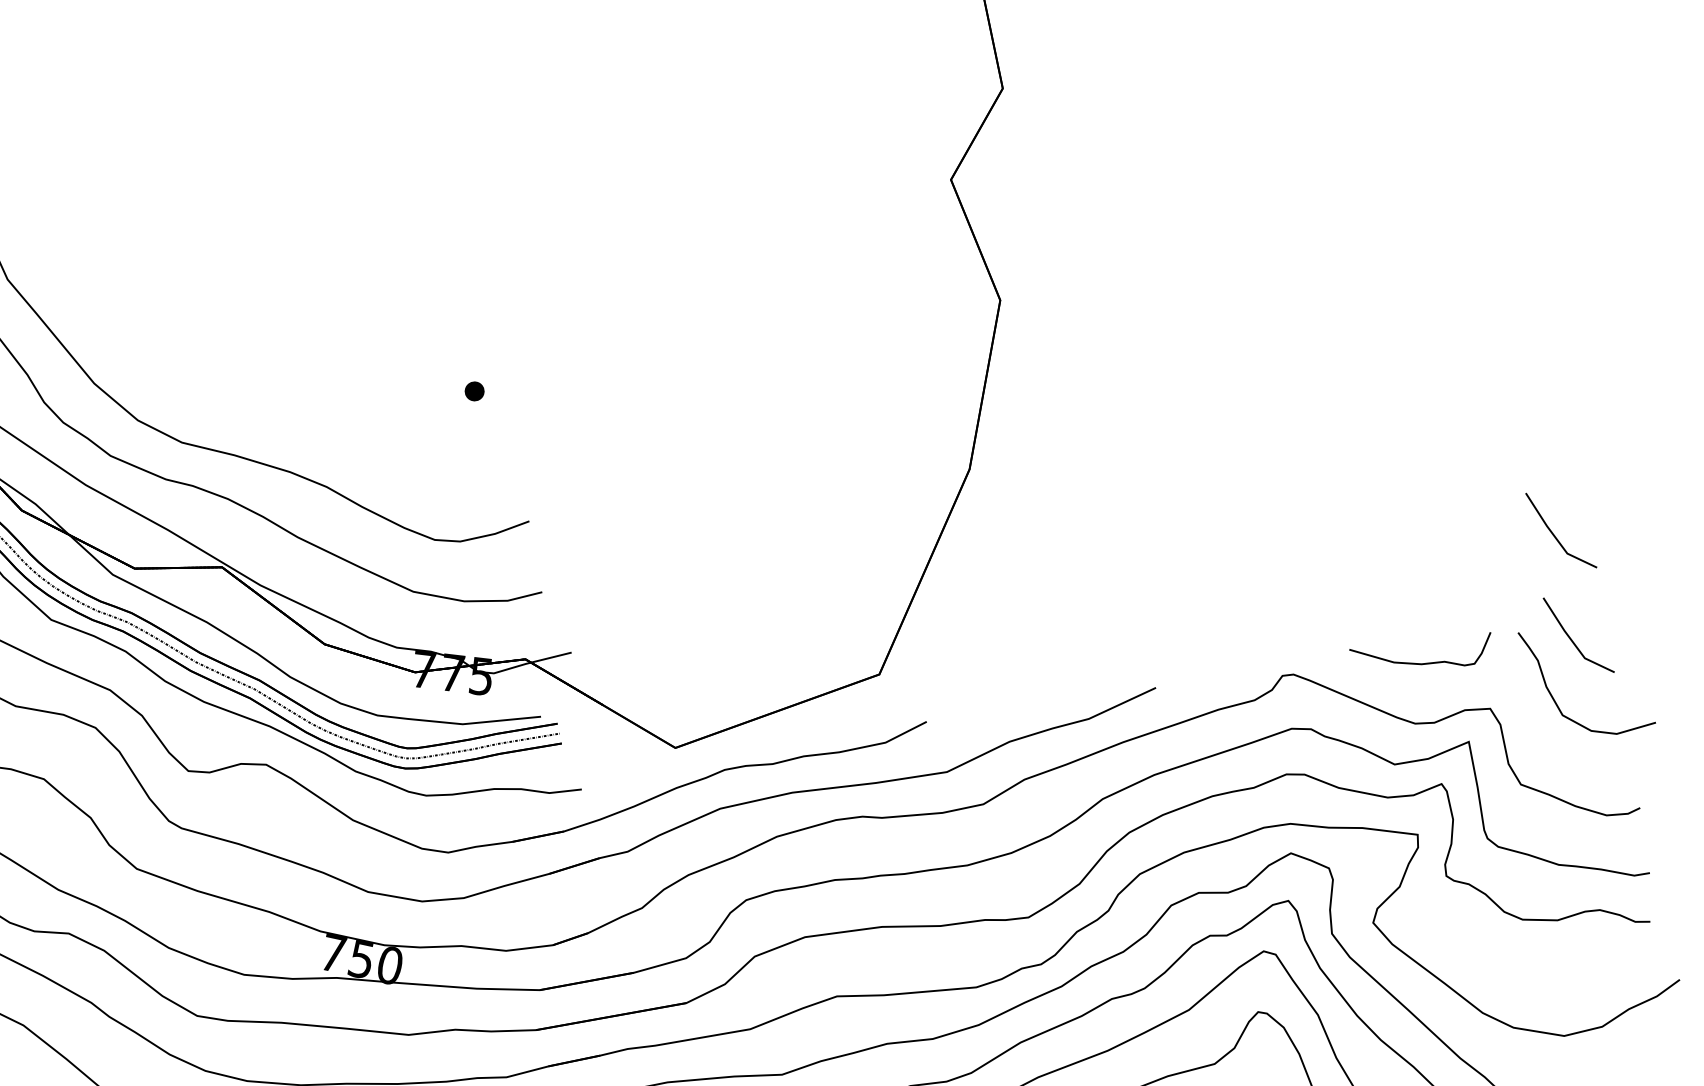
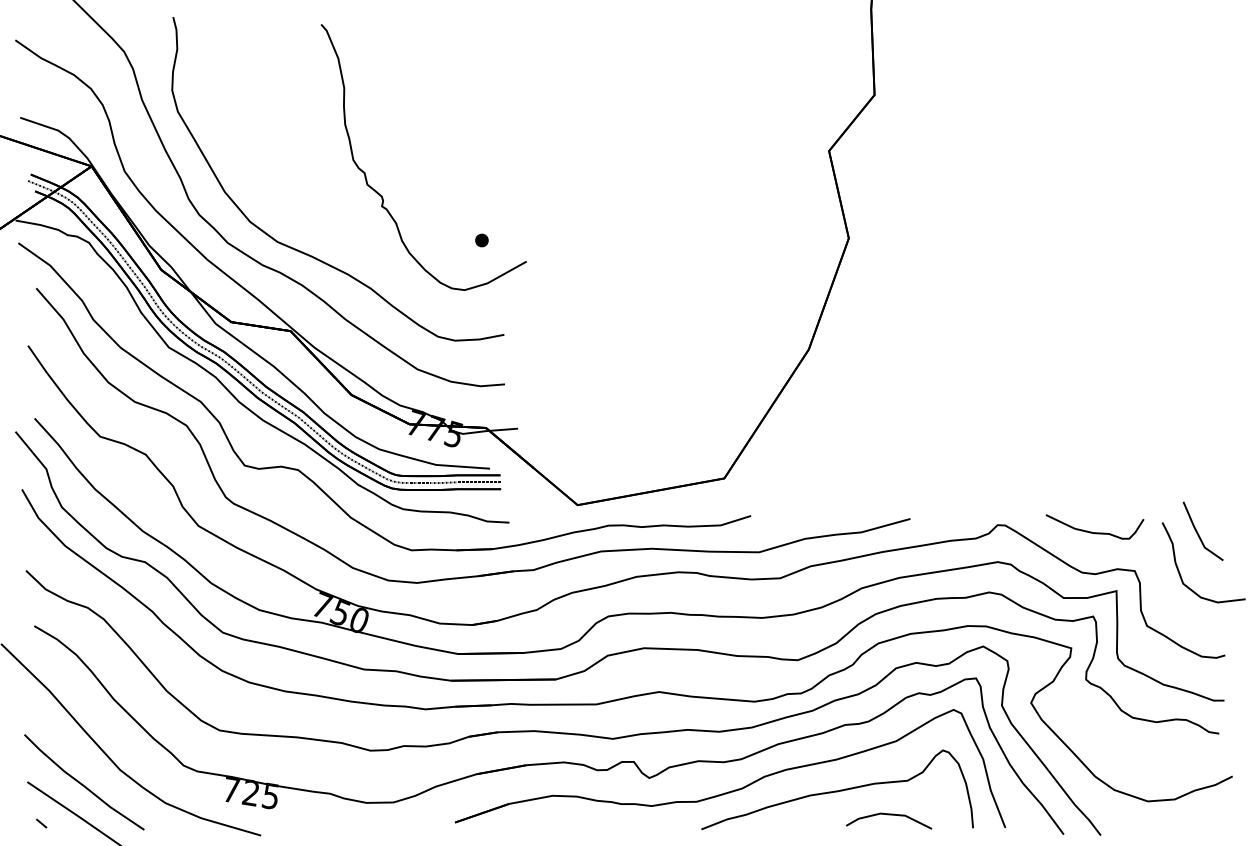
curve: (321, 350) -> (382, 195), added
line: (1554, 533) -> (1198, 459), removed

